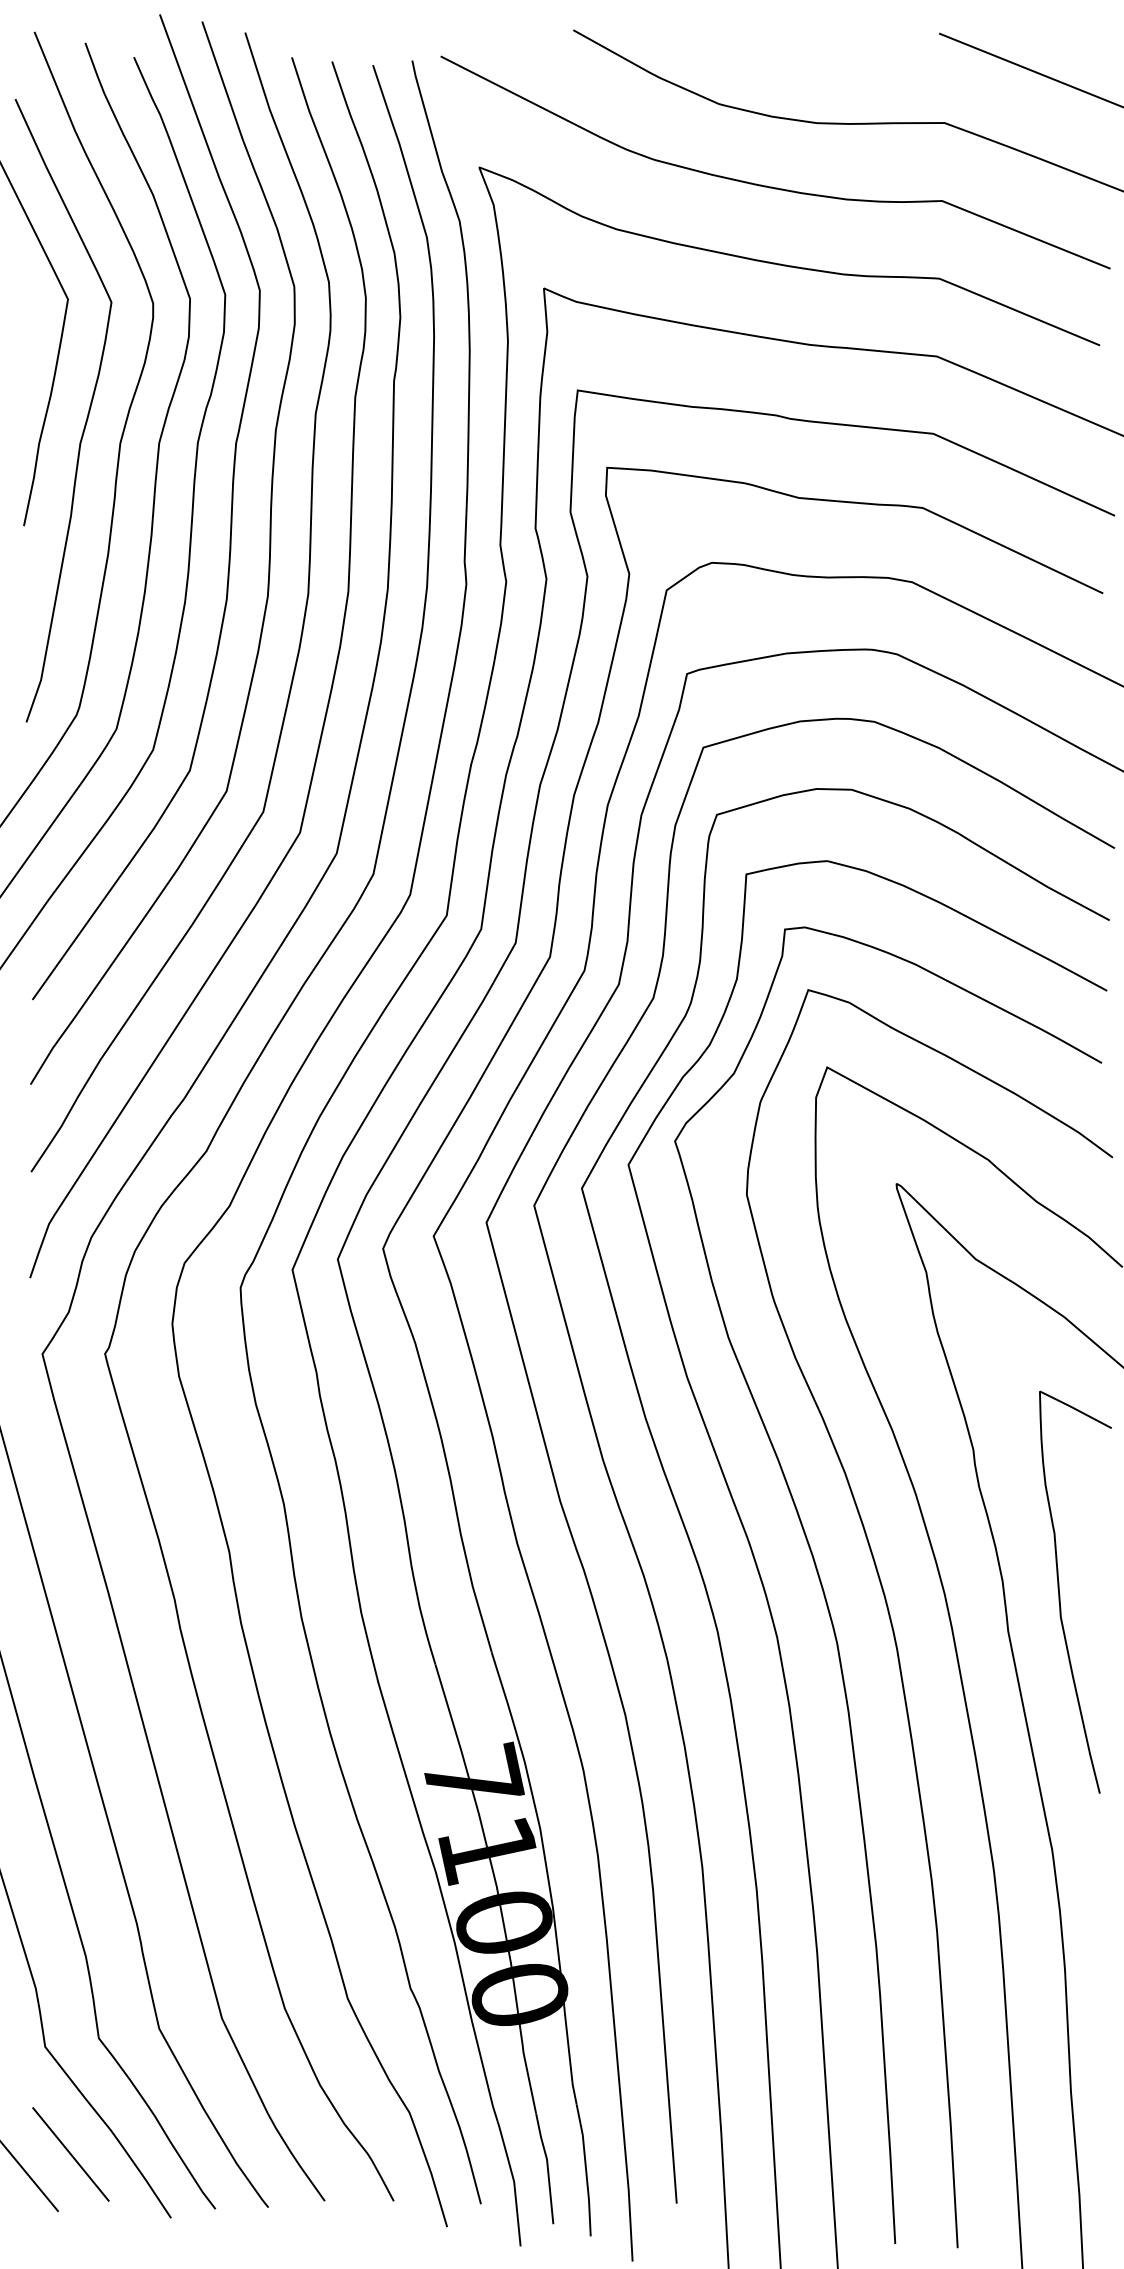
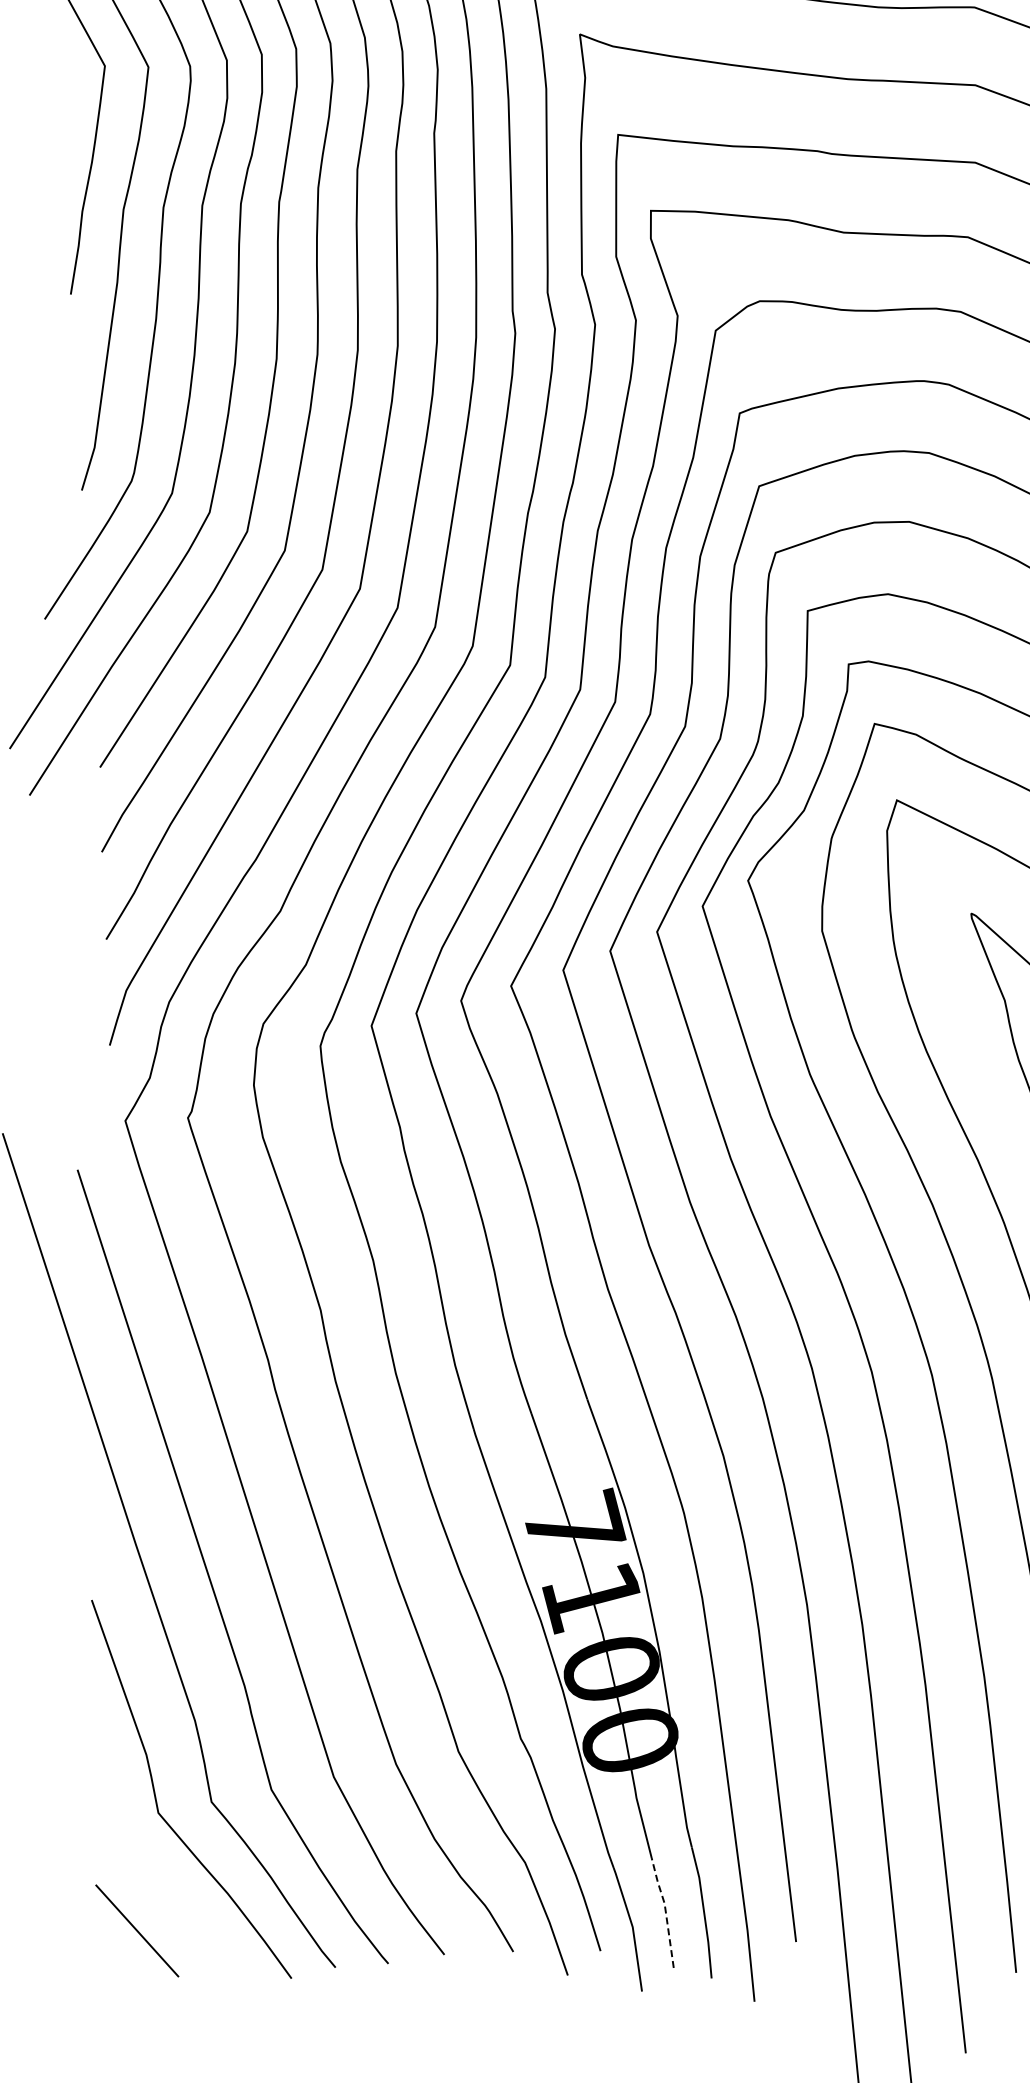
line: (70, 2154) -> (188, 1919), removed
line: (547, 2167) -> (665, 1911), solid -> dashed

